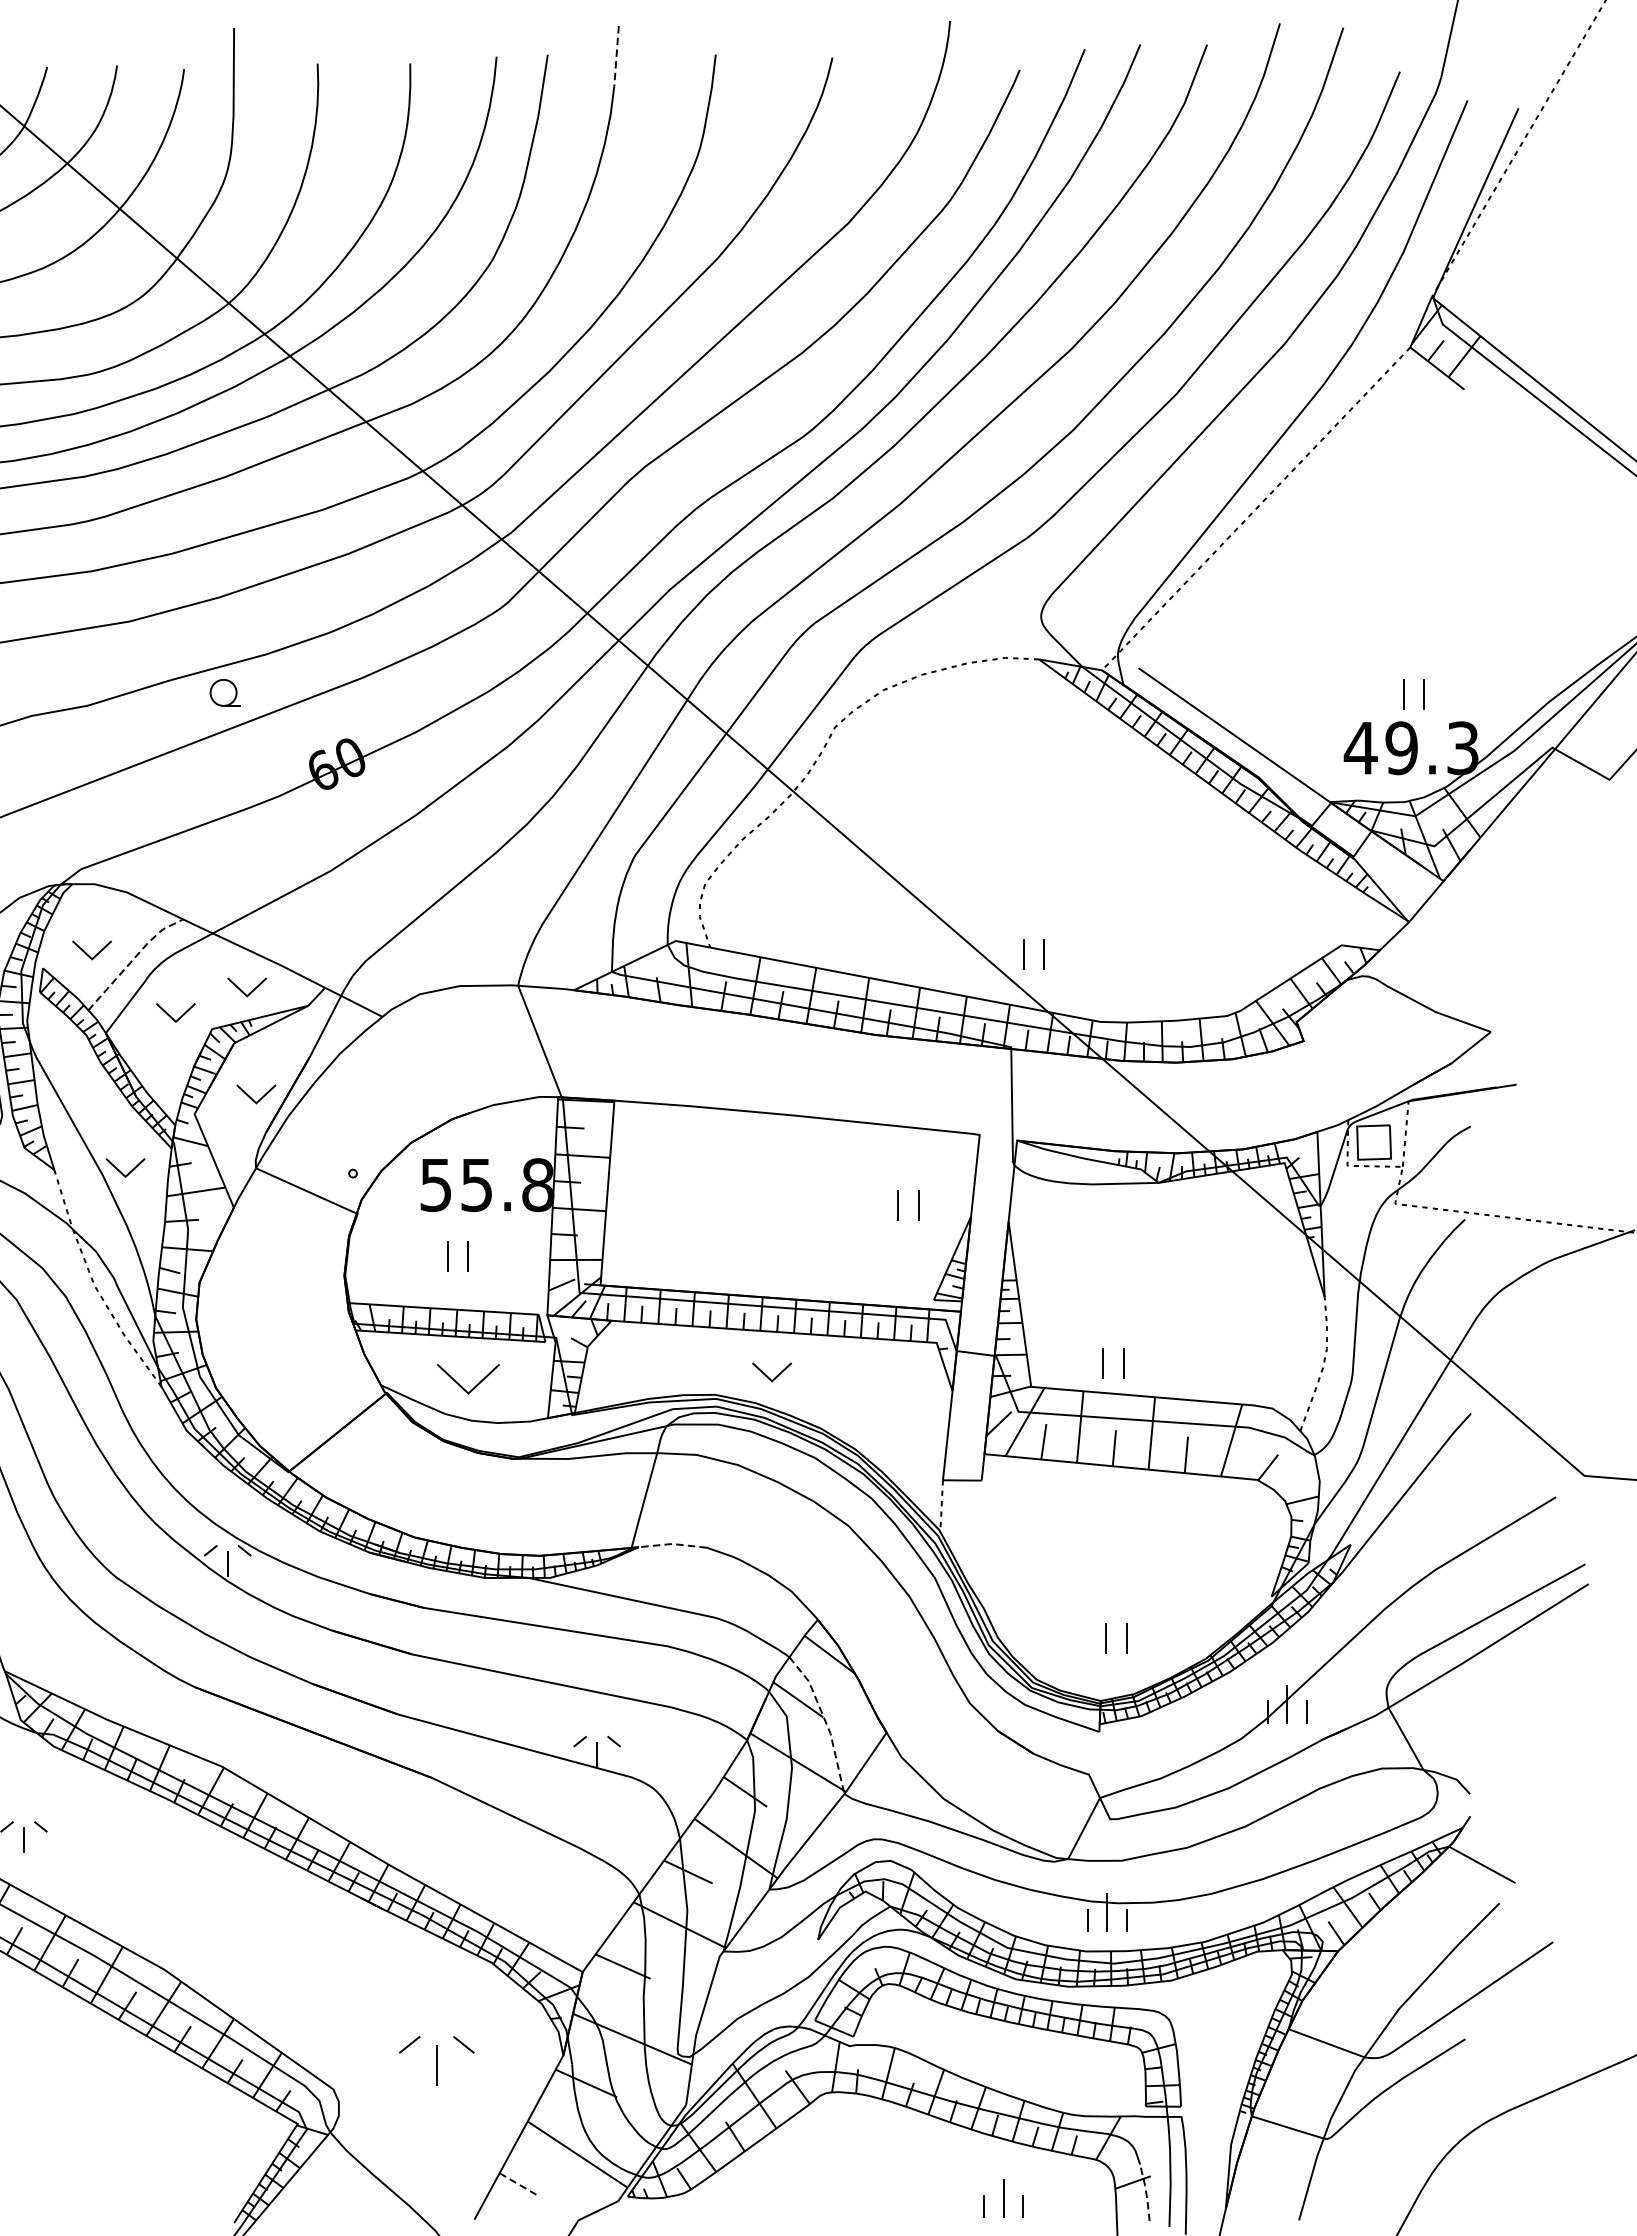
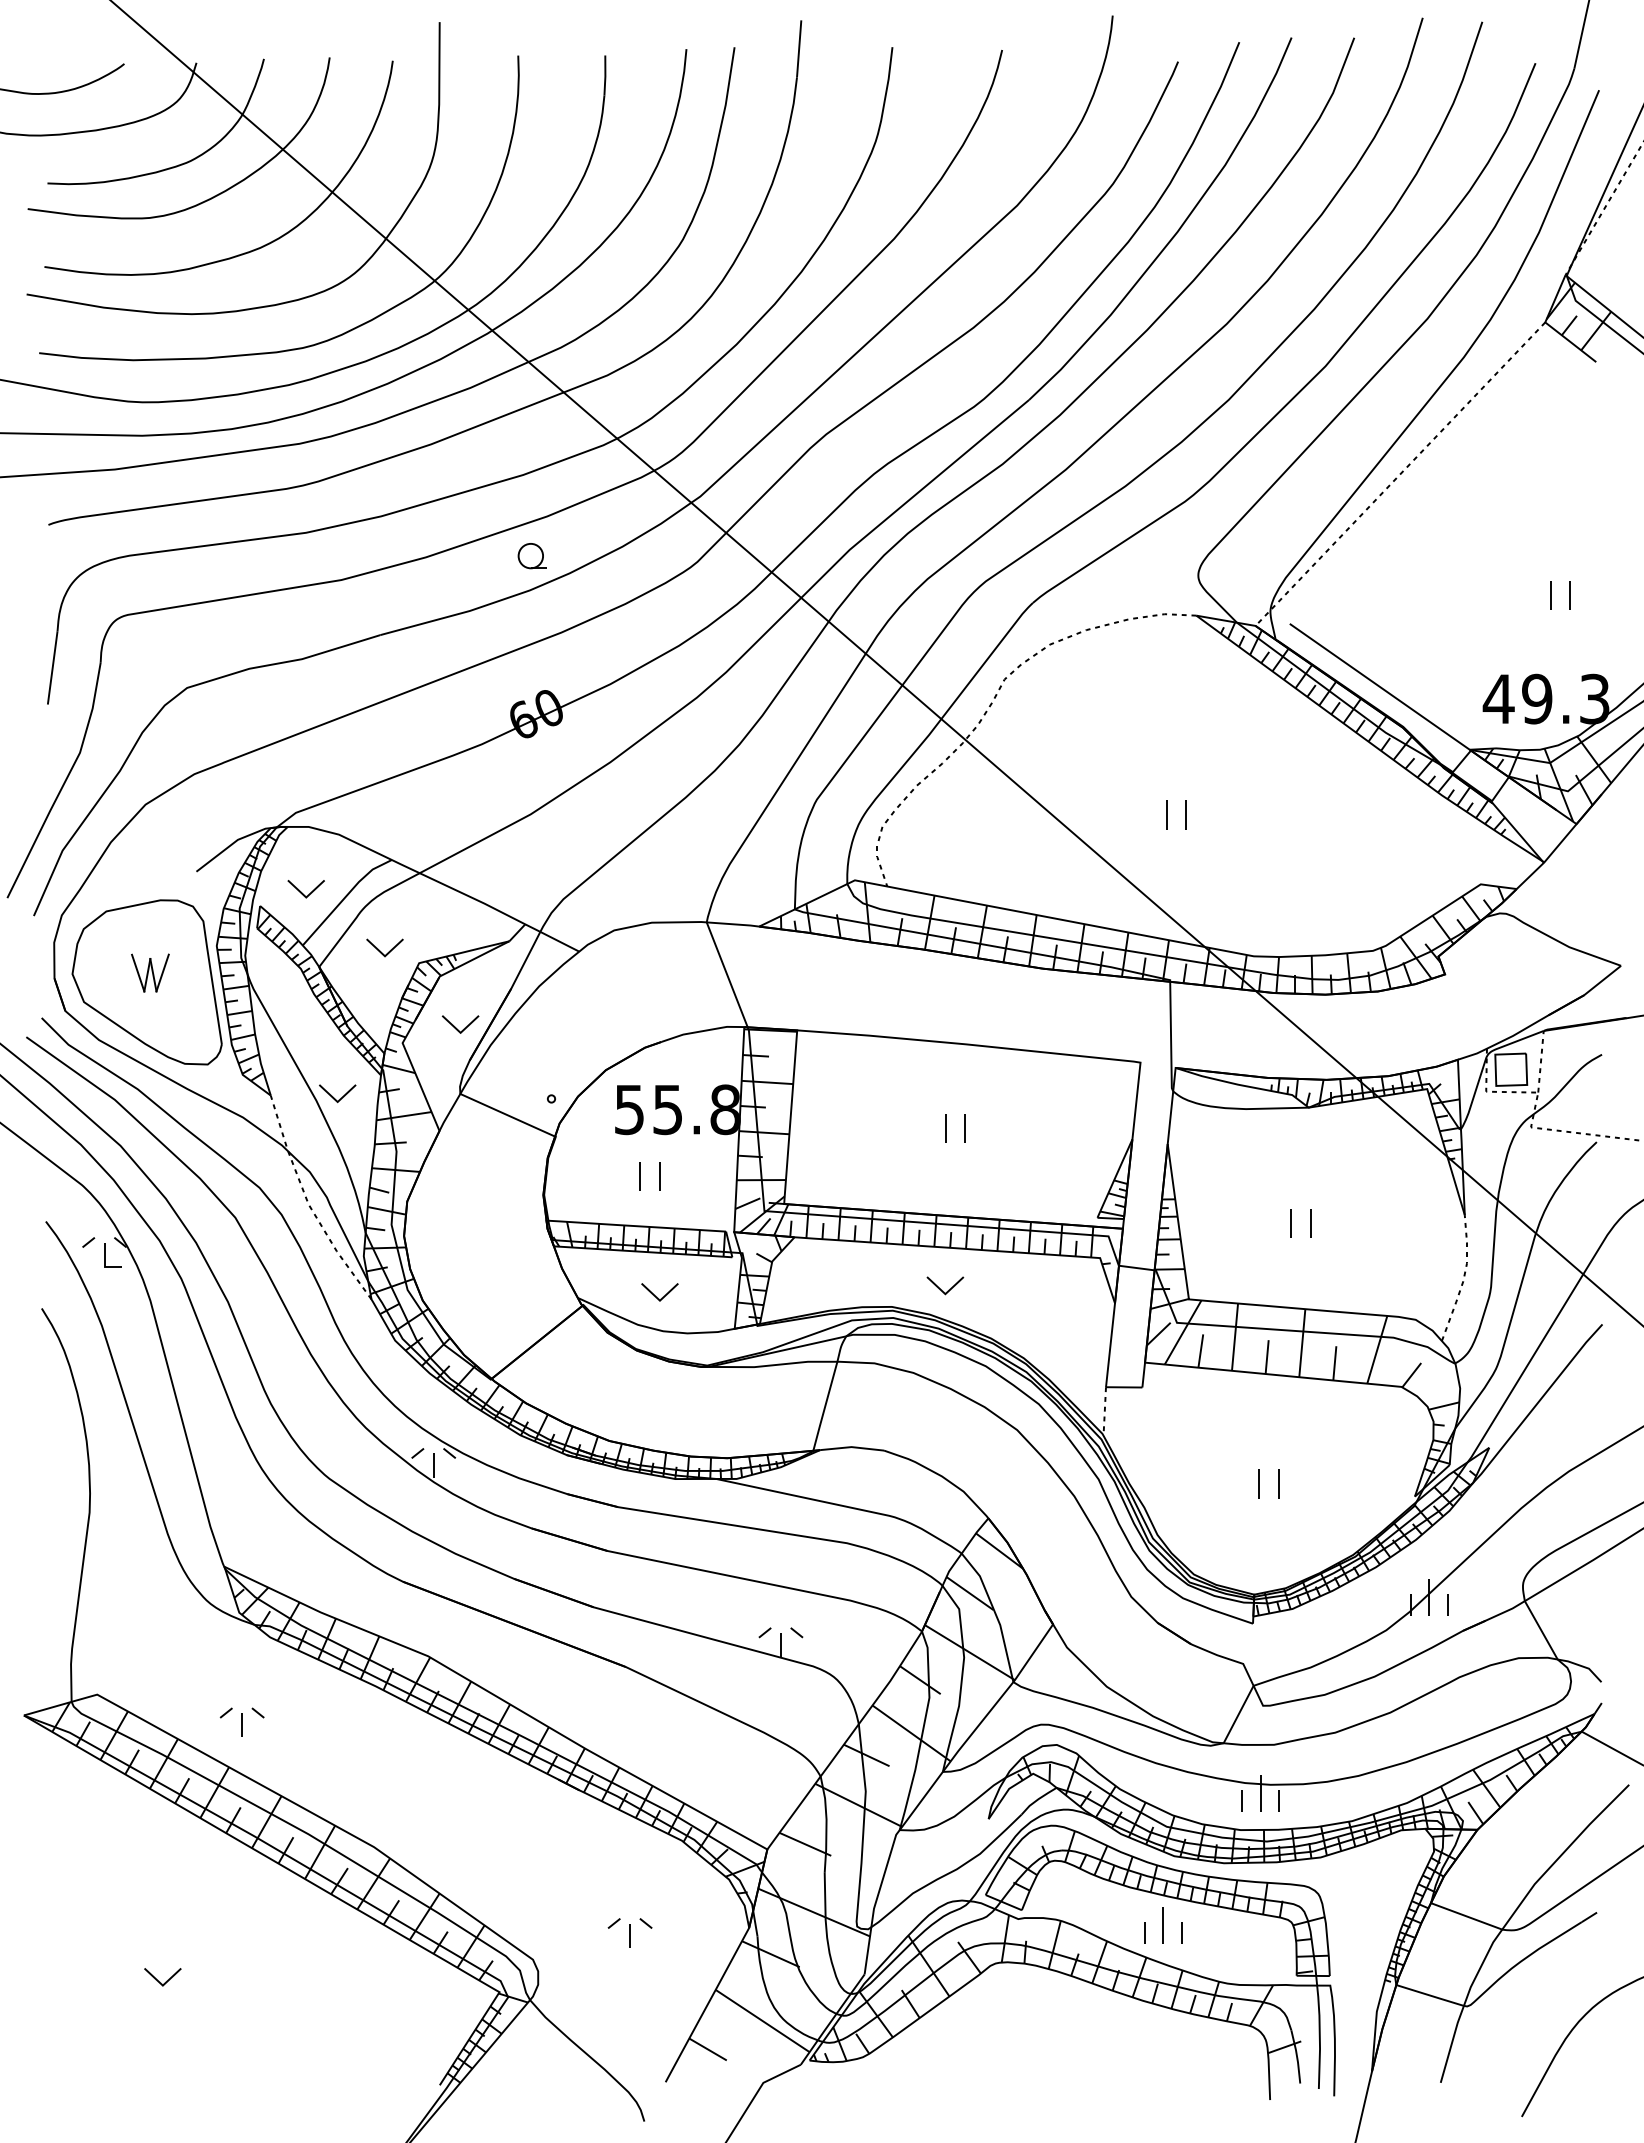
line: (616, 56) -> (799, 48), dashed -> solid
part: (224, 693) -> (531, 556), moved
part: (1404, 694) -> (1551, 595), moved
part: (1024, 953) -> (1167, 814), moved
line: (133, 959) -> (345, 897), dashed -> solid
part: (246, 986) -> (451, 923), removed
part: (898, 1205) -> (946, 1128), moved
part: (1103, 1363) -> (1291, 1223), moved
part: (467, 1379) -> (659, 1292), size x0.62
line: (672, 1544) -> (851, 1447), dashed -> solid
part: (1106, 1638) -> (1259, 1483), moved
line: (825, 1722) -> (995, 1614), dashed -> solid
part: (436, 2060) -> (629, 1932), size x0.62
line: (520, 2184) -> (708, 2049), dashed -> solid
line: (1146, 2192) -> (1297, 2056), dashed -> solid
part: (1004, 2198) -> (1163, 1925), moved

